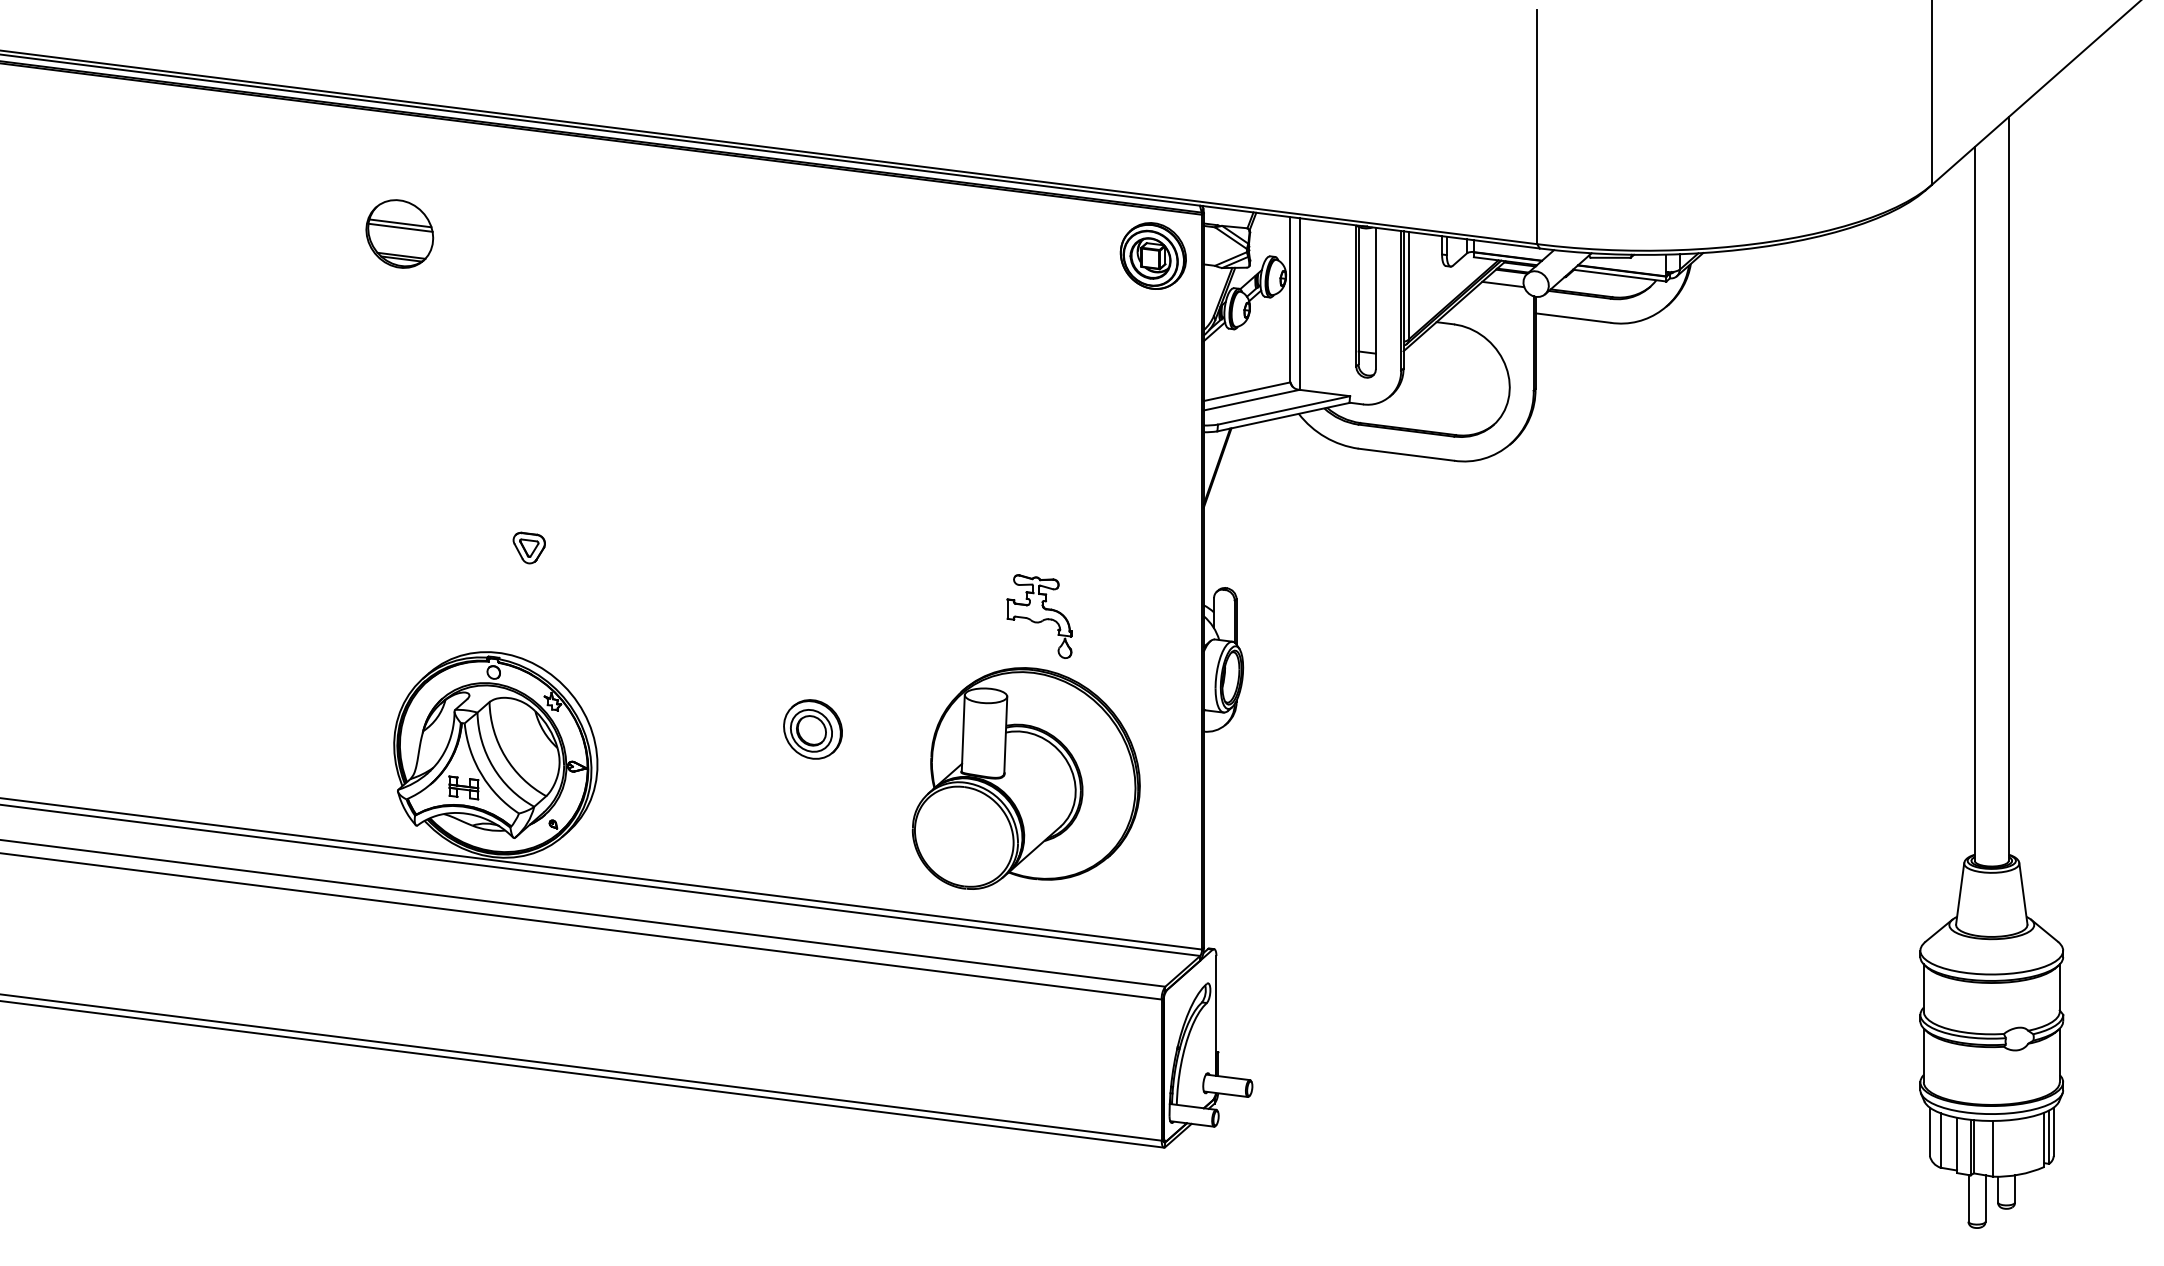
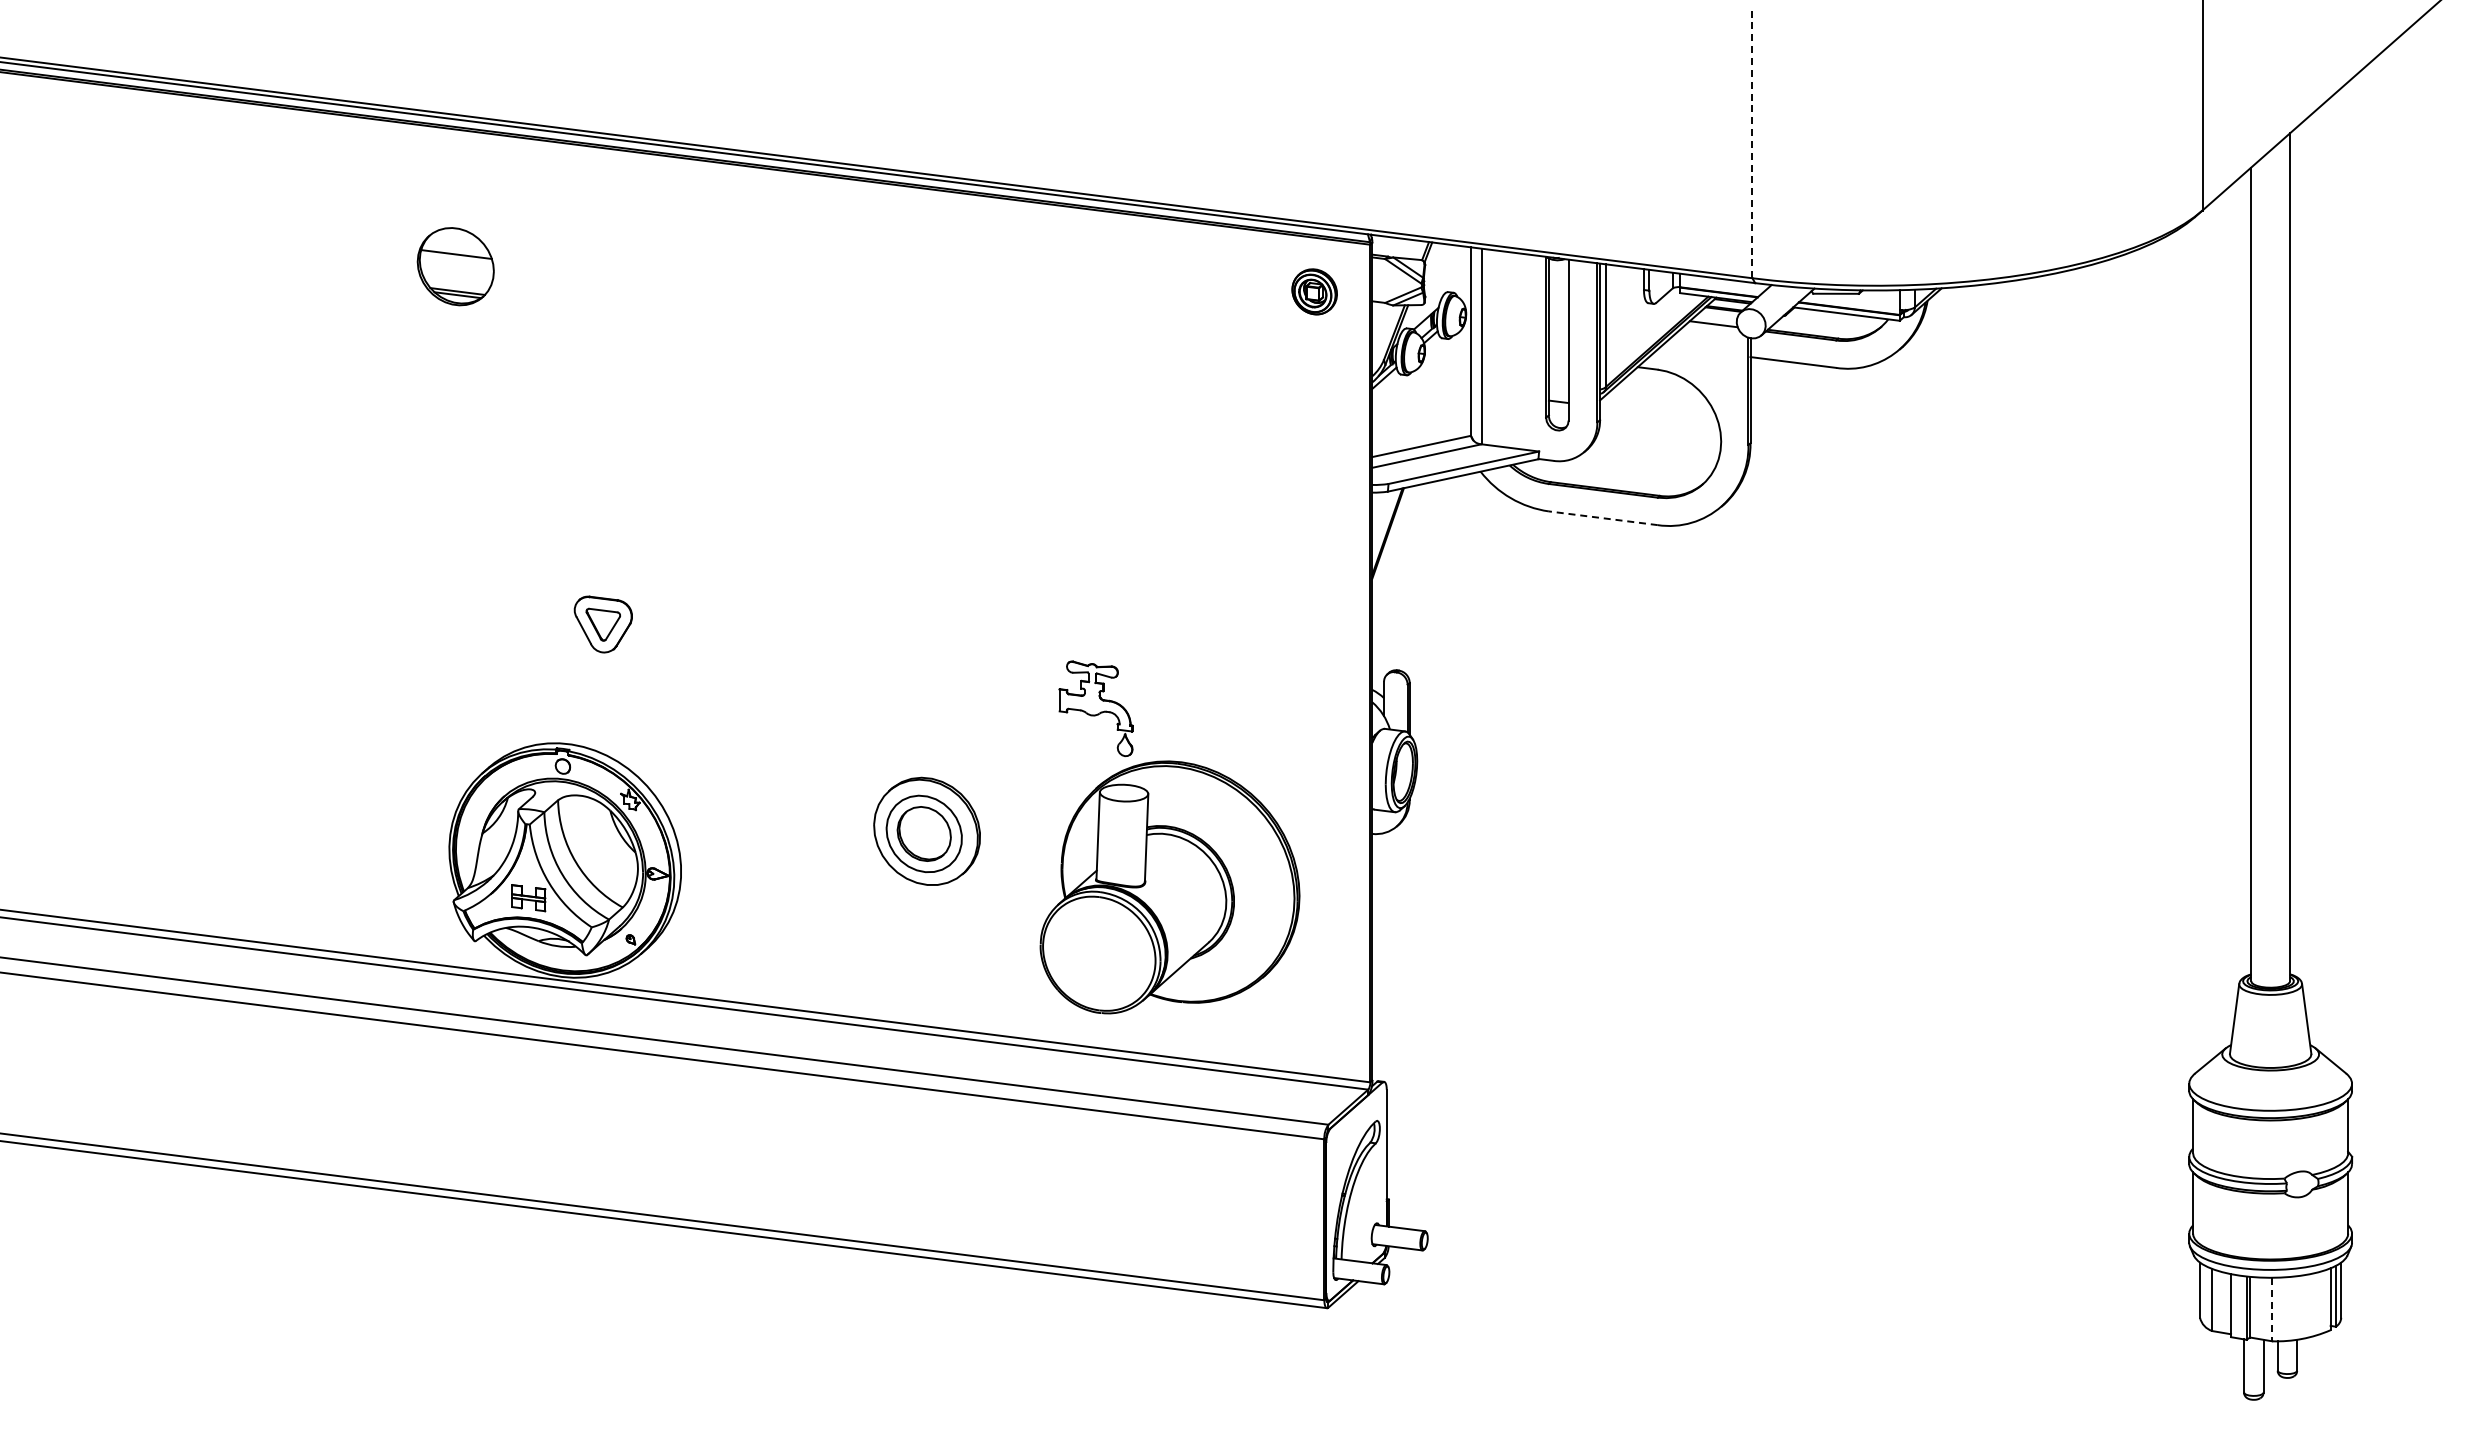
line: (1537, 126) -> (1752, 144), solid -> dashed
line: (400, 227) -> (456, 259), removed
part: (1153, 255) -> (1314, 291), size x0.6
line: (1406, 454) -> (1603, 518), solid -> dashed
part: (529, 547) -> (603, 624), size x1.6
part: (1039, 616) -> (1095, 708), moved
part: (812, 729) -> (926, 831), size x1.6
line: (1993, 1148) -> (2272, 1309), solid -> dashed

